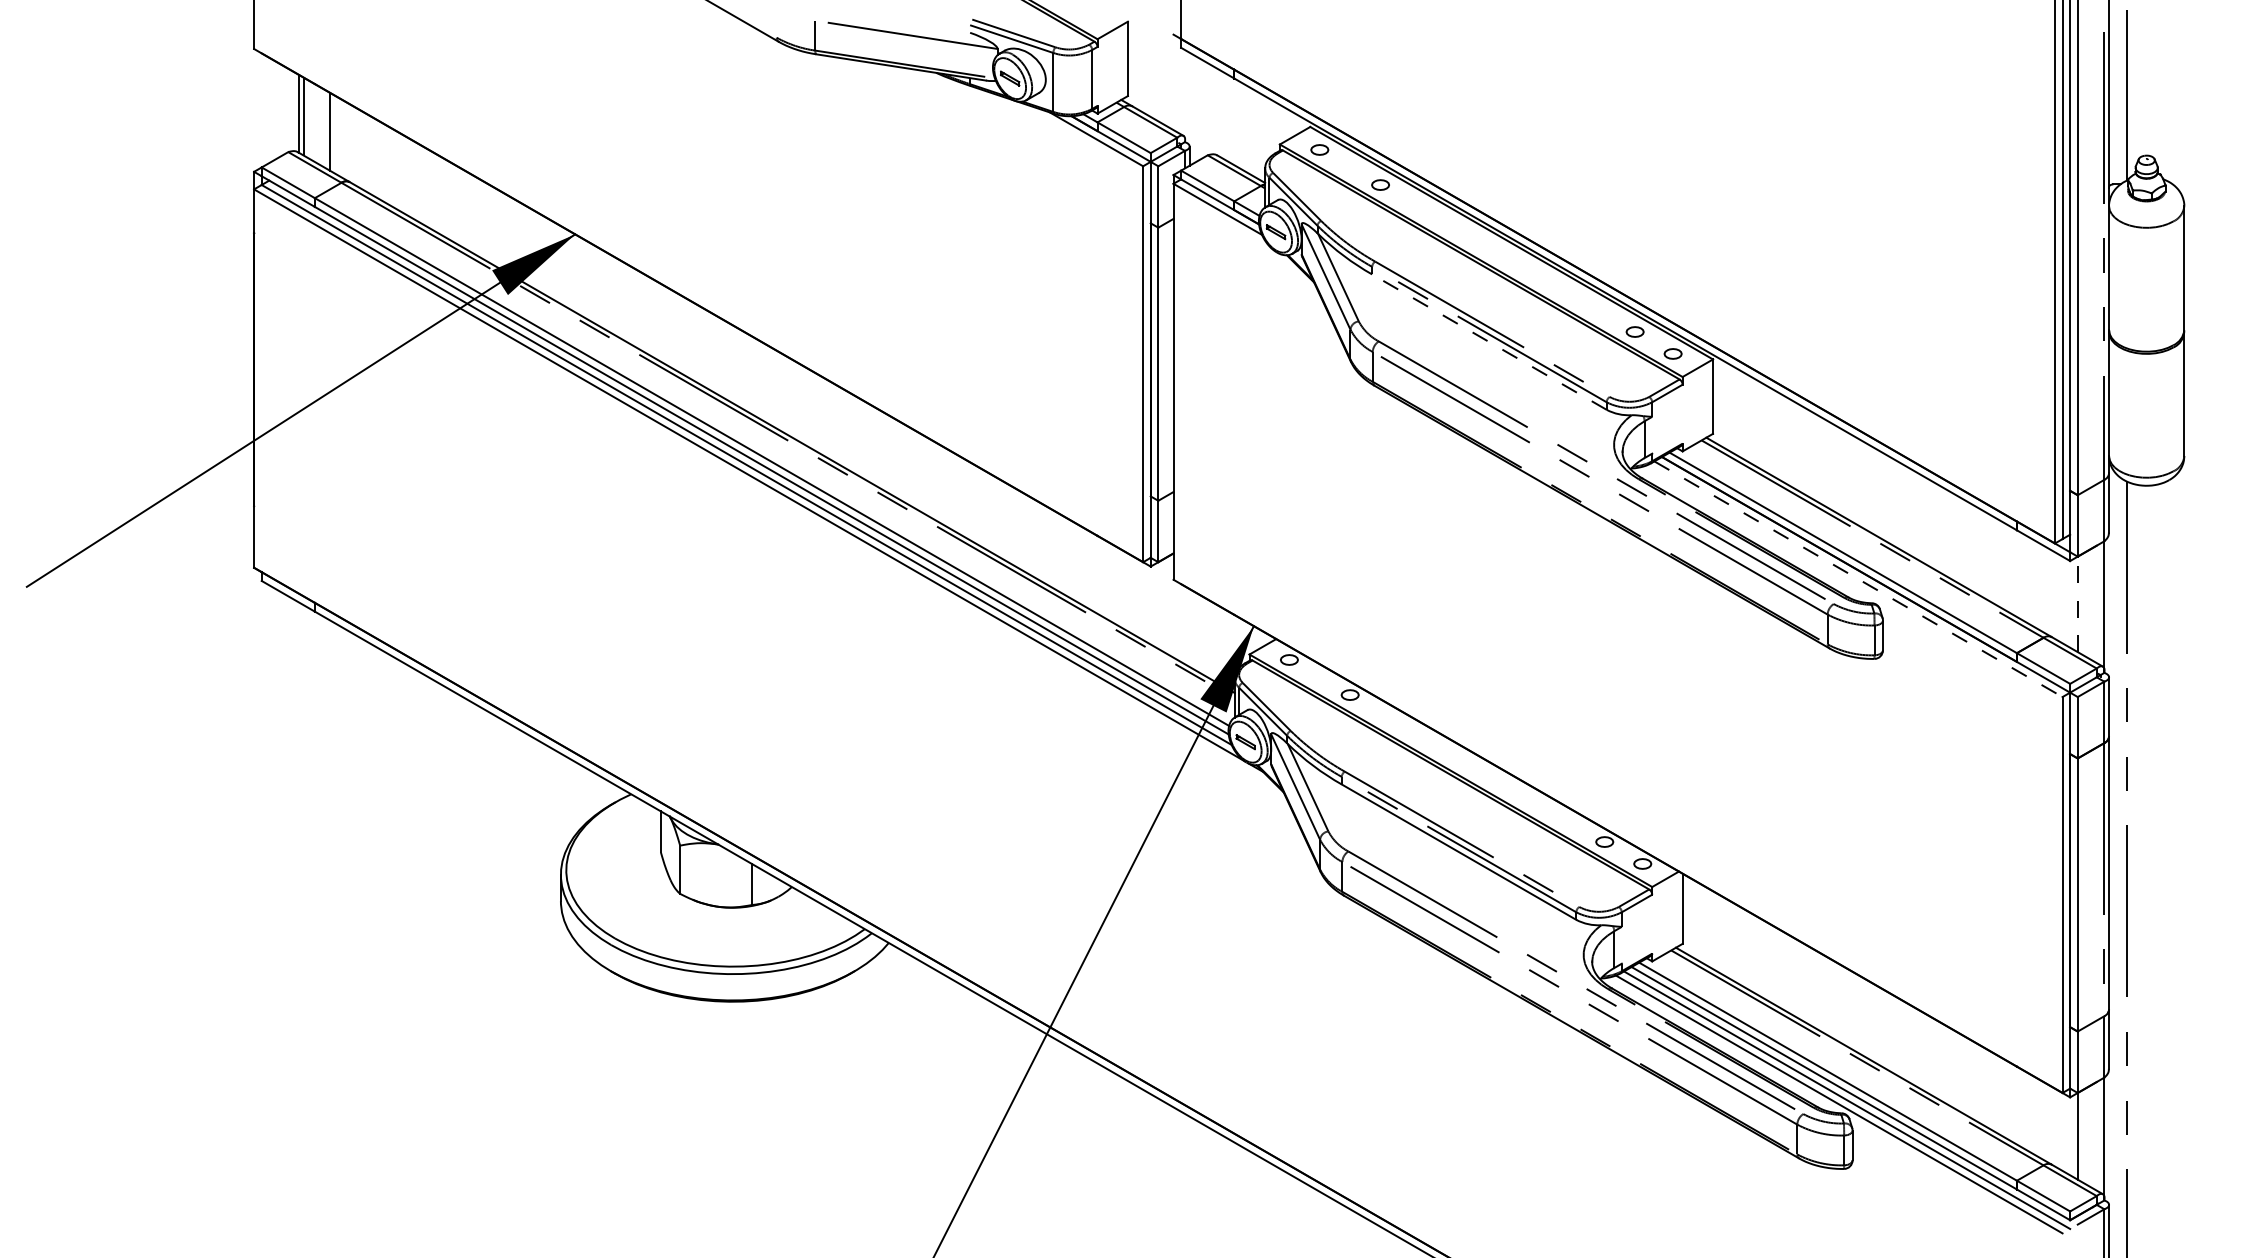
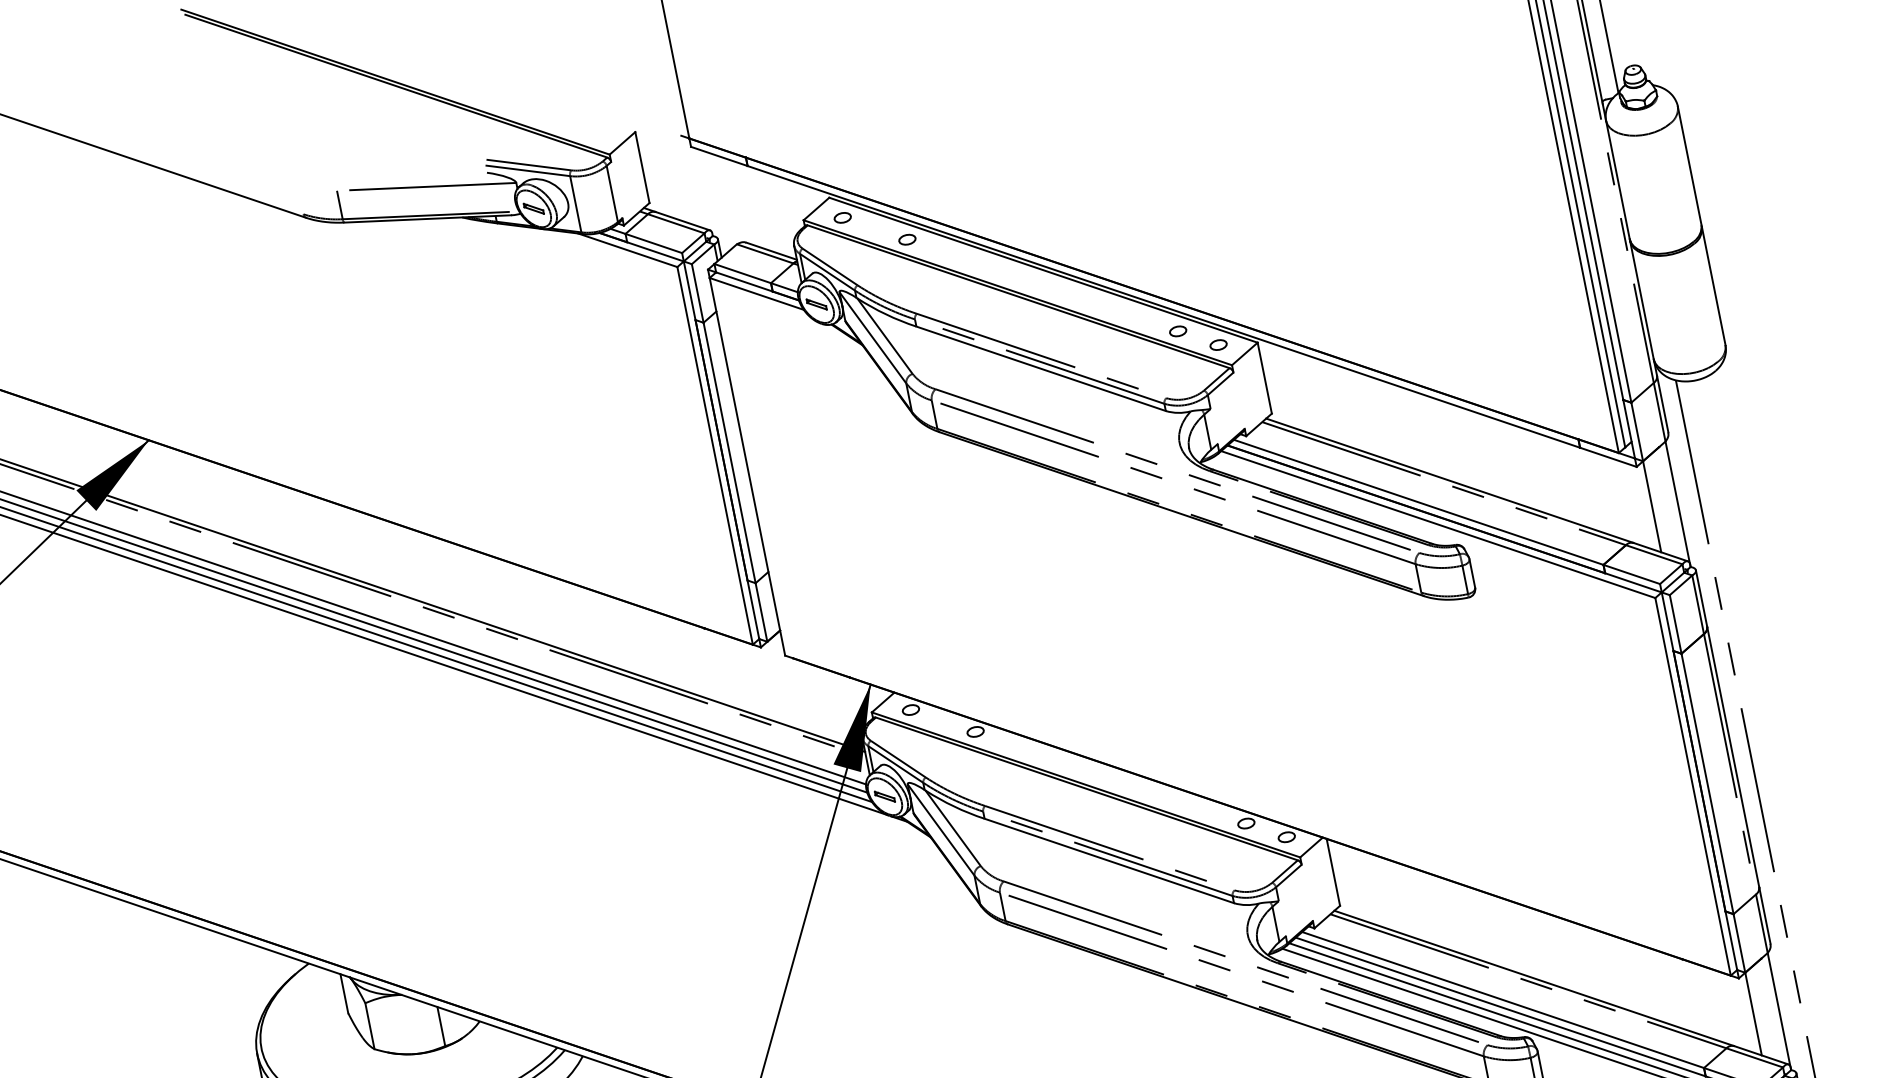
line: (1488, 341) -> (1040, 368), dashed -> solid
line: (1858, 579) -> (1438, 524), dashed -> solid
line: (2077, 604) -> (1651, 506), dashed -> solid

